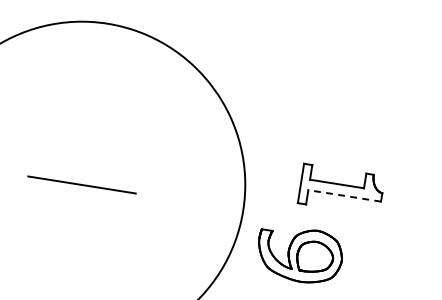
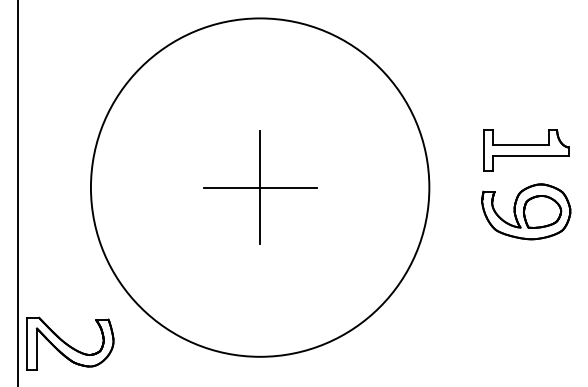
line: (82, 184) -> (260, 187), added
line: (344, 196) -> (530, 156), dashed -> solid
part: (299, 254) -> (526, 211), moved

